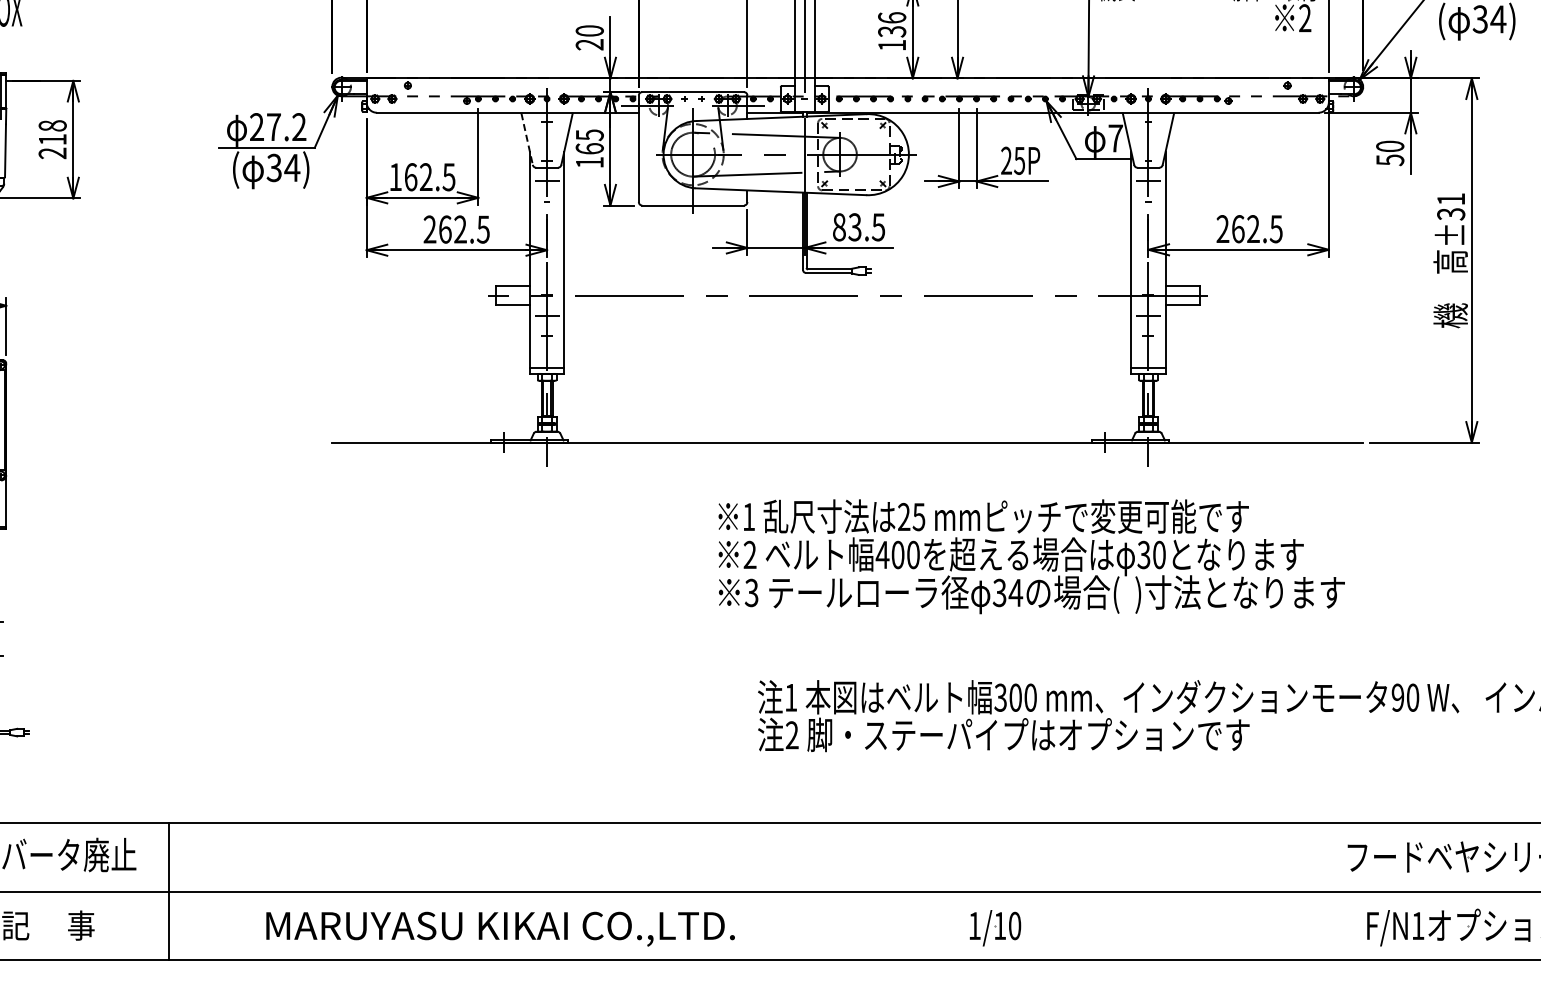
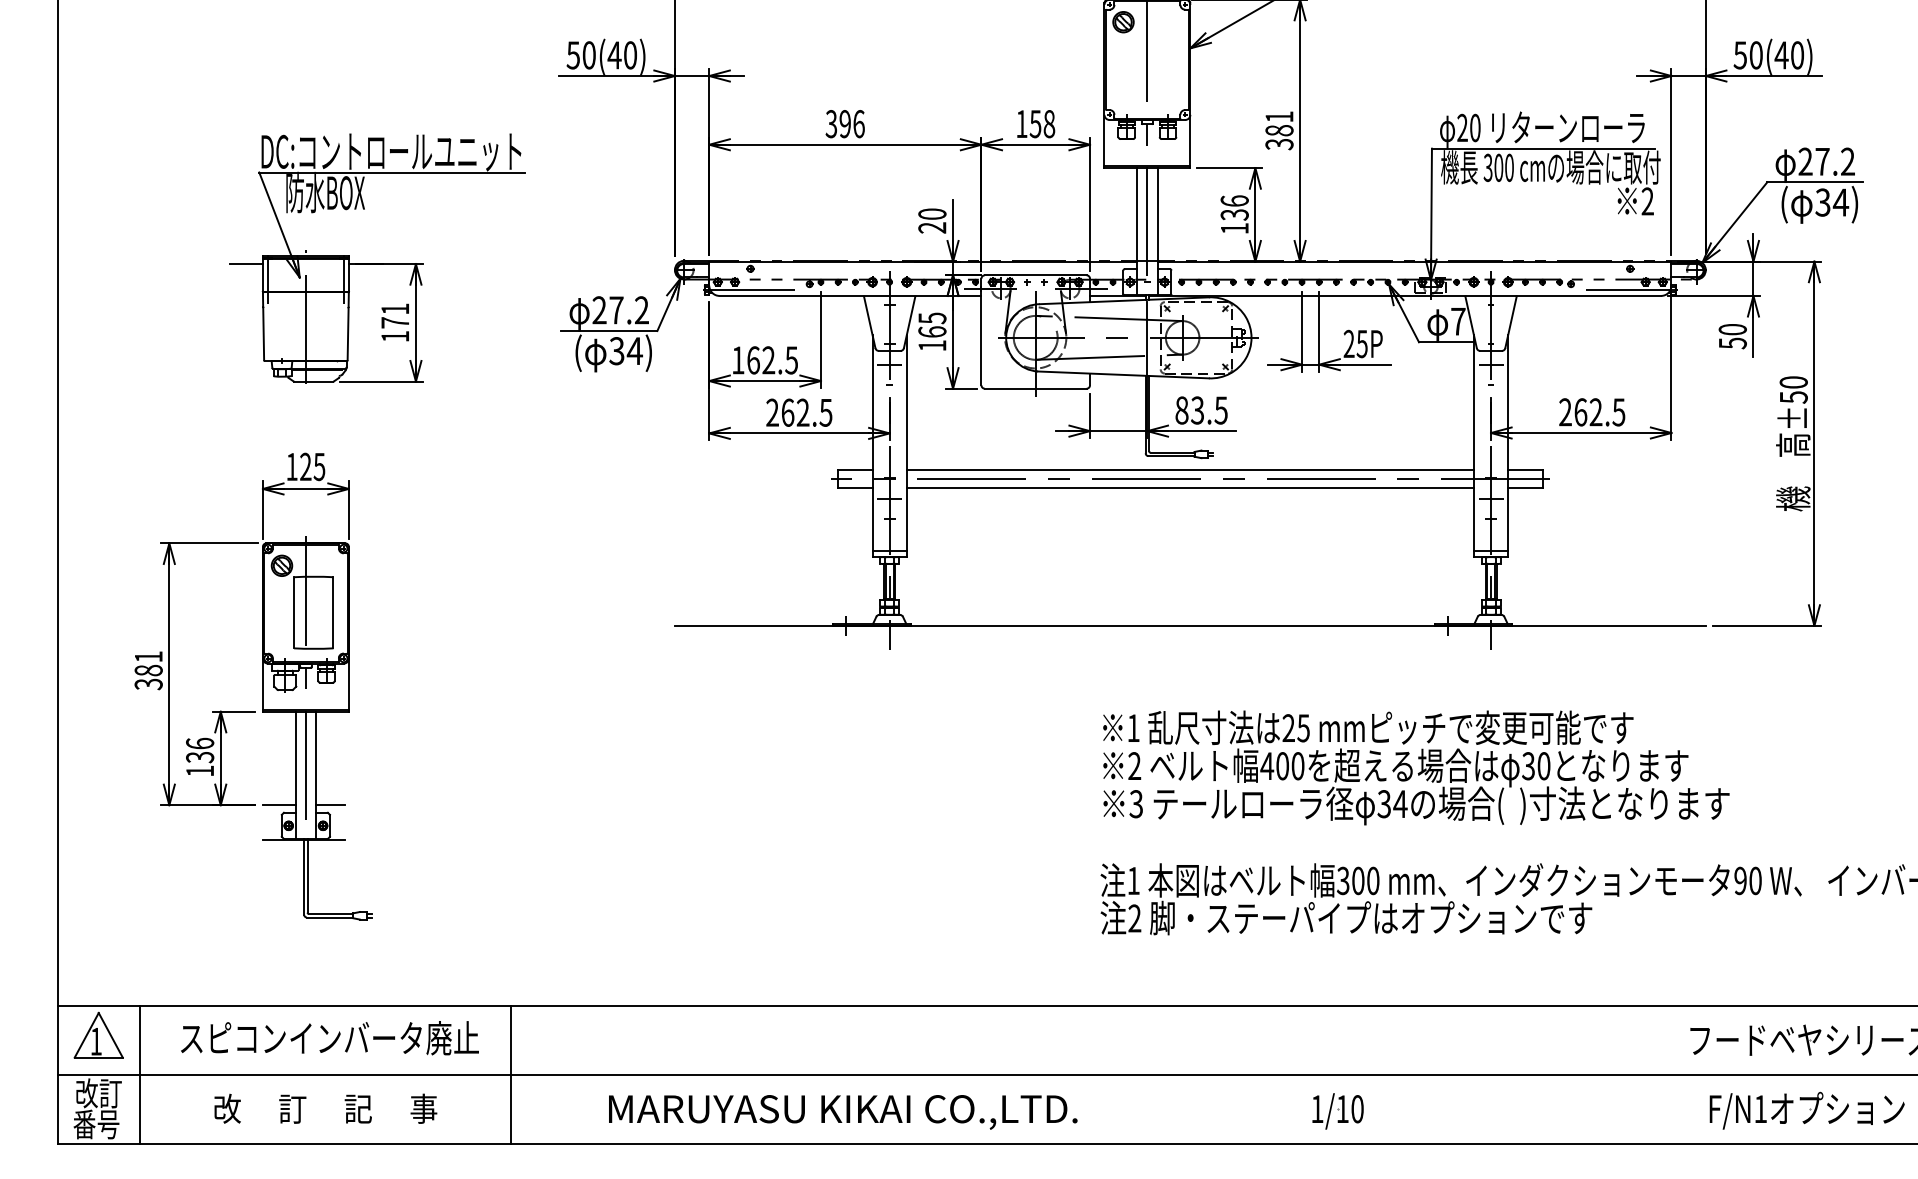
line: (405, 106) -> (748, 289), added
line: (1288, 106) -> (1631, 289), added
text: (52, 139) -> (395, 322), 218 -> 171
line: (526, 139) -> (869, 322), dashed -> solid
text: (1450, 206) -> (1793, 389), ±31 -> ±50
line: (846, 286) -> (1189, 469), added
line: (846, 305) -> (1189, 488), added
text: (1031, 556) -> (1416, 767), moved

